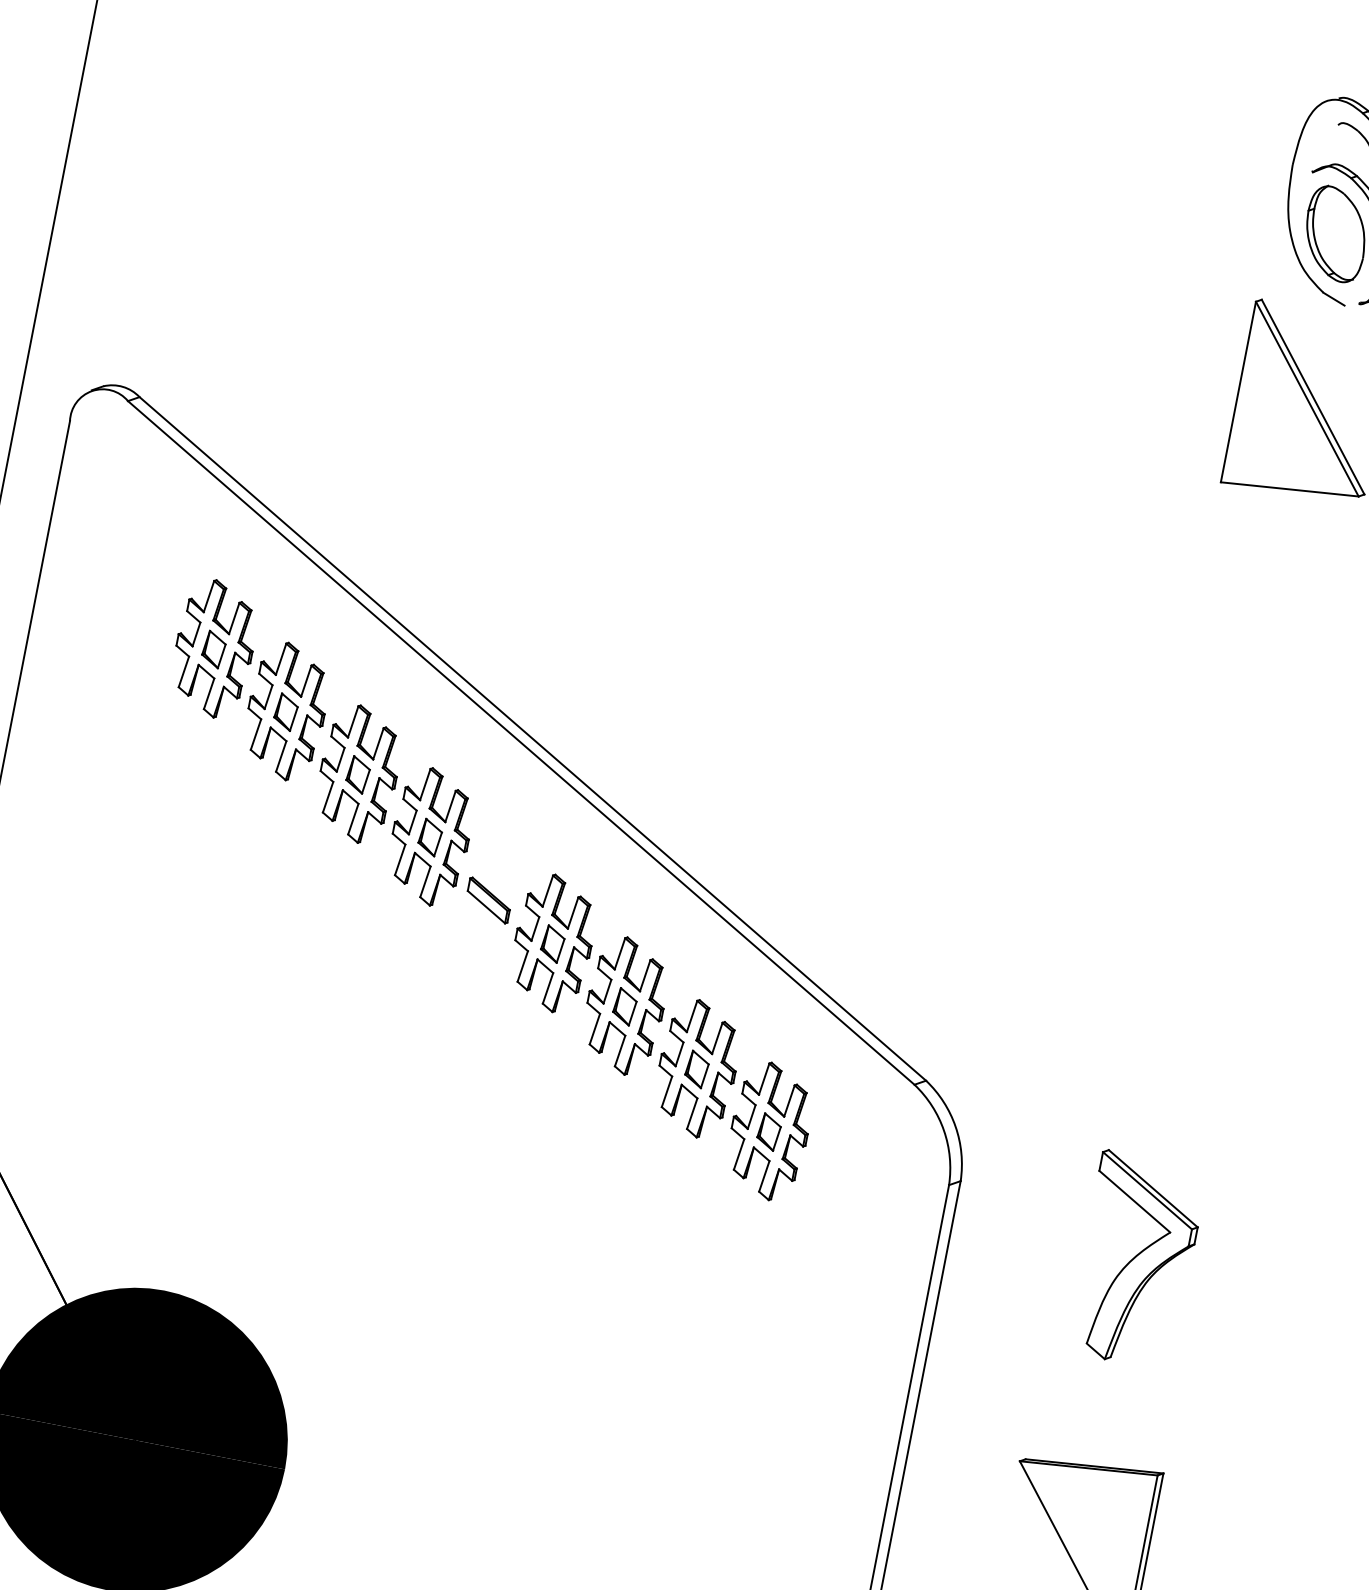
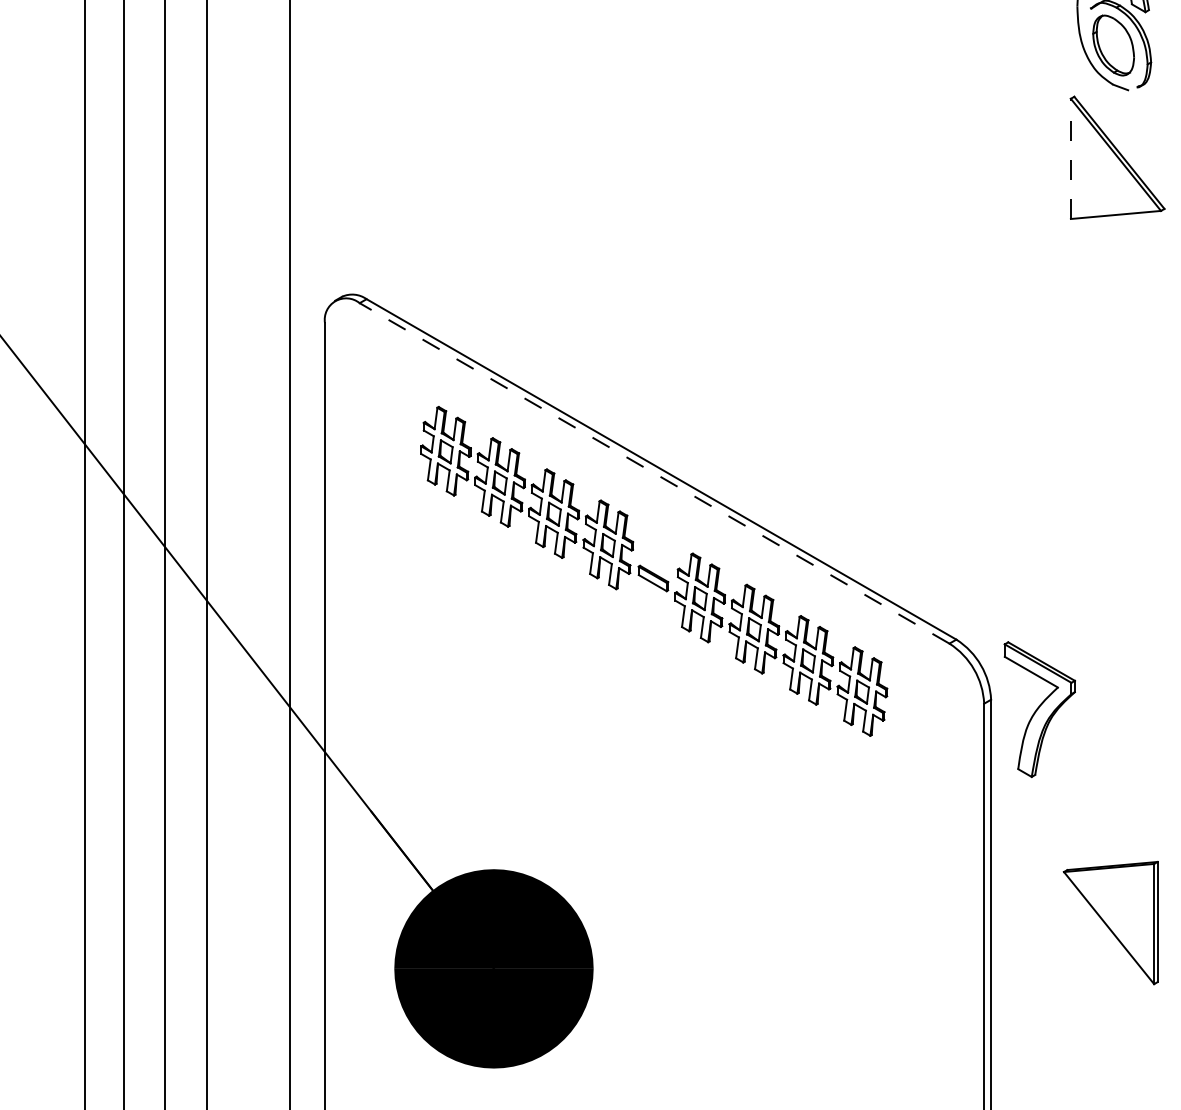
line: (1237, 391) -> (1070, 158), solid -> dashed
line: (521, 743) -> (654, 473), solid -> dashed
part: (1136, 1260) -> (1039, 709), moved

